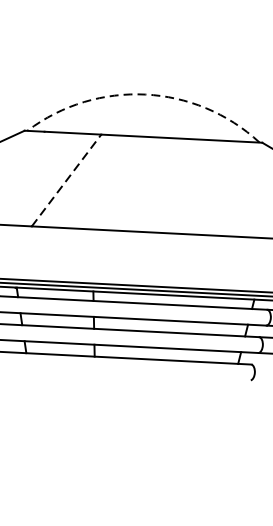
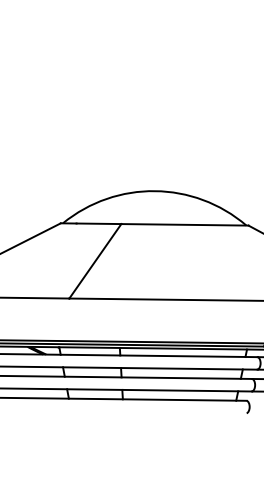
arc: (146, 95) -> (155, 191), dashed -> solid
line: (66, 179) -> (95, 260), dashed -> solid

